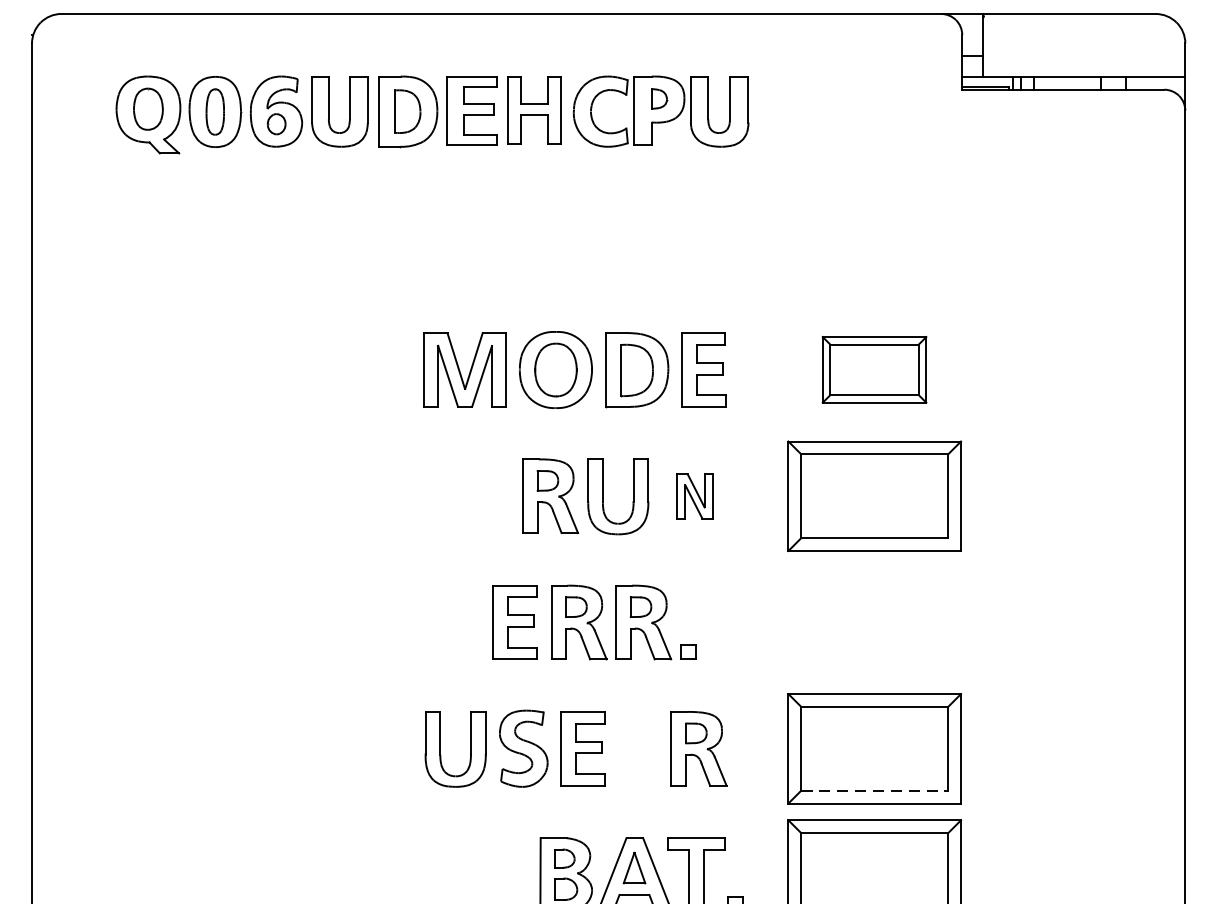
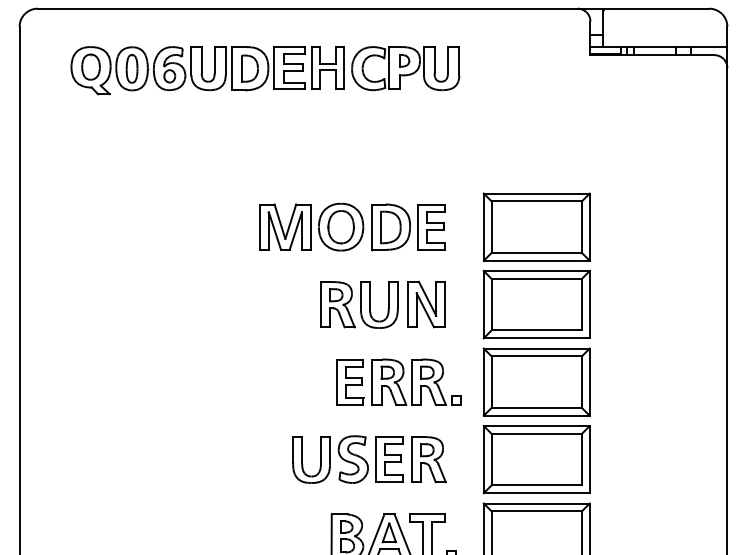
part: (874, 368) -> (536, 226), size x1.67
part: (695, 495) -> (426, 304), size x1.67
part: (594, 621) -> (398, 381), moved
part: (874, 621) -> (536, 381), added
part: (514, 748) -> (347, 459), moved
line: (875, 790) -> (537, 485), dashed -> solid

